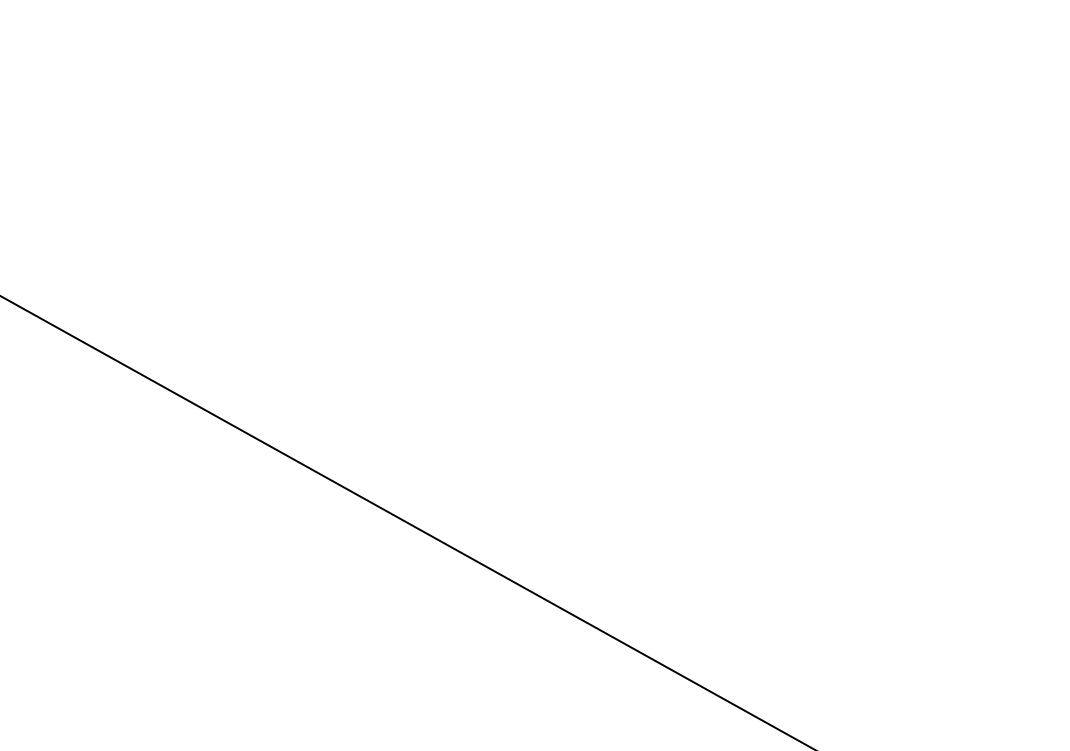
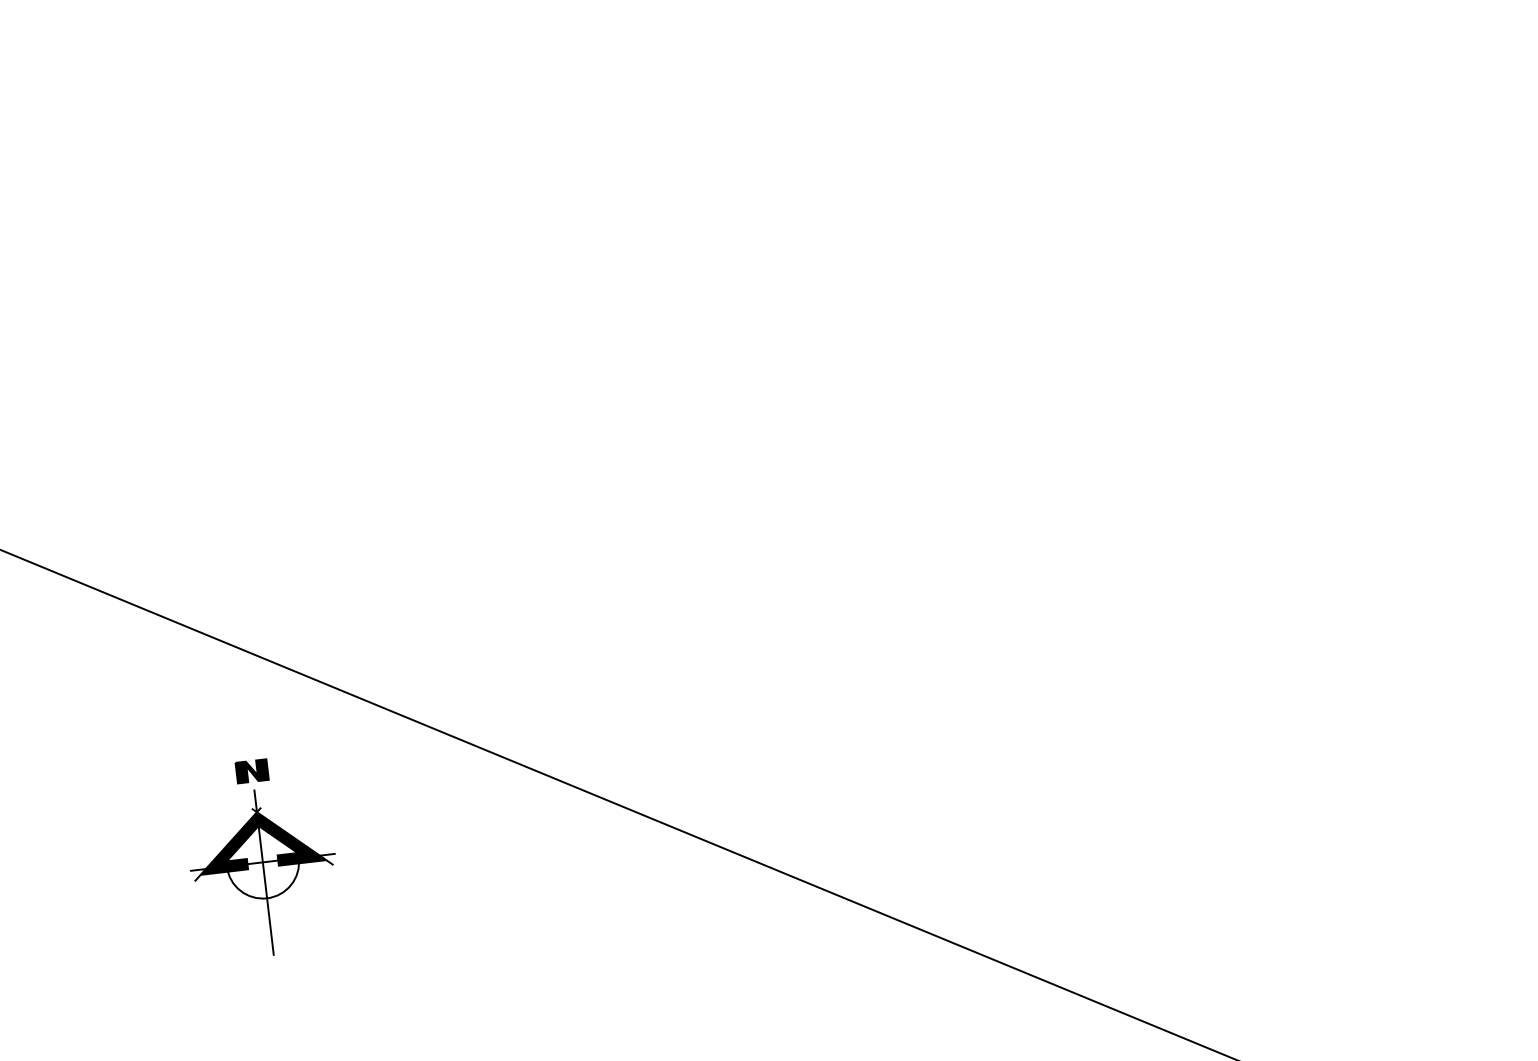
part: (120, 504) -> (261, 857), added

